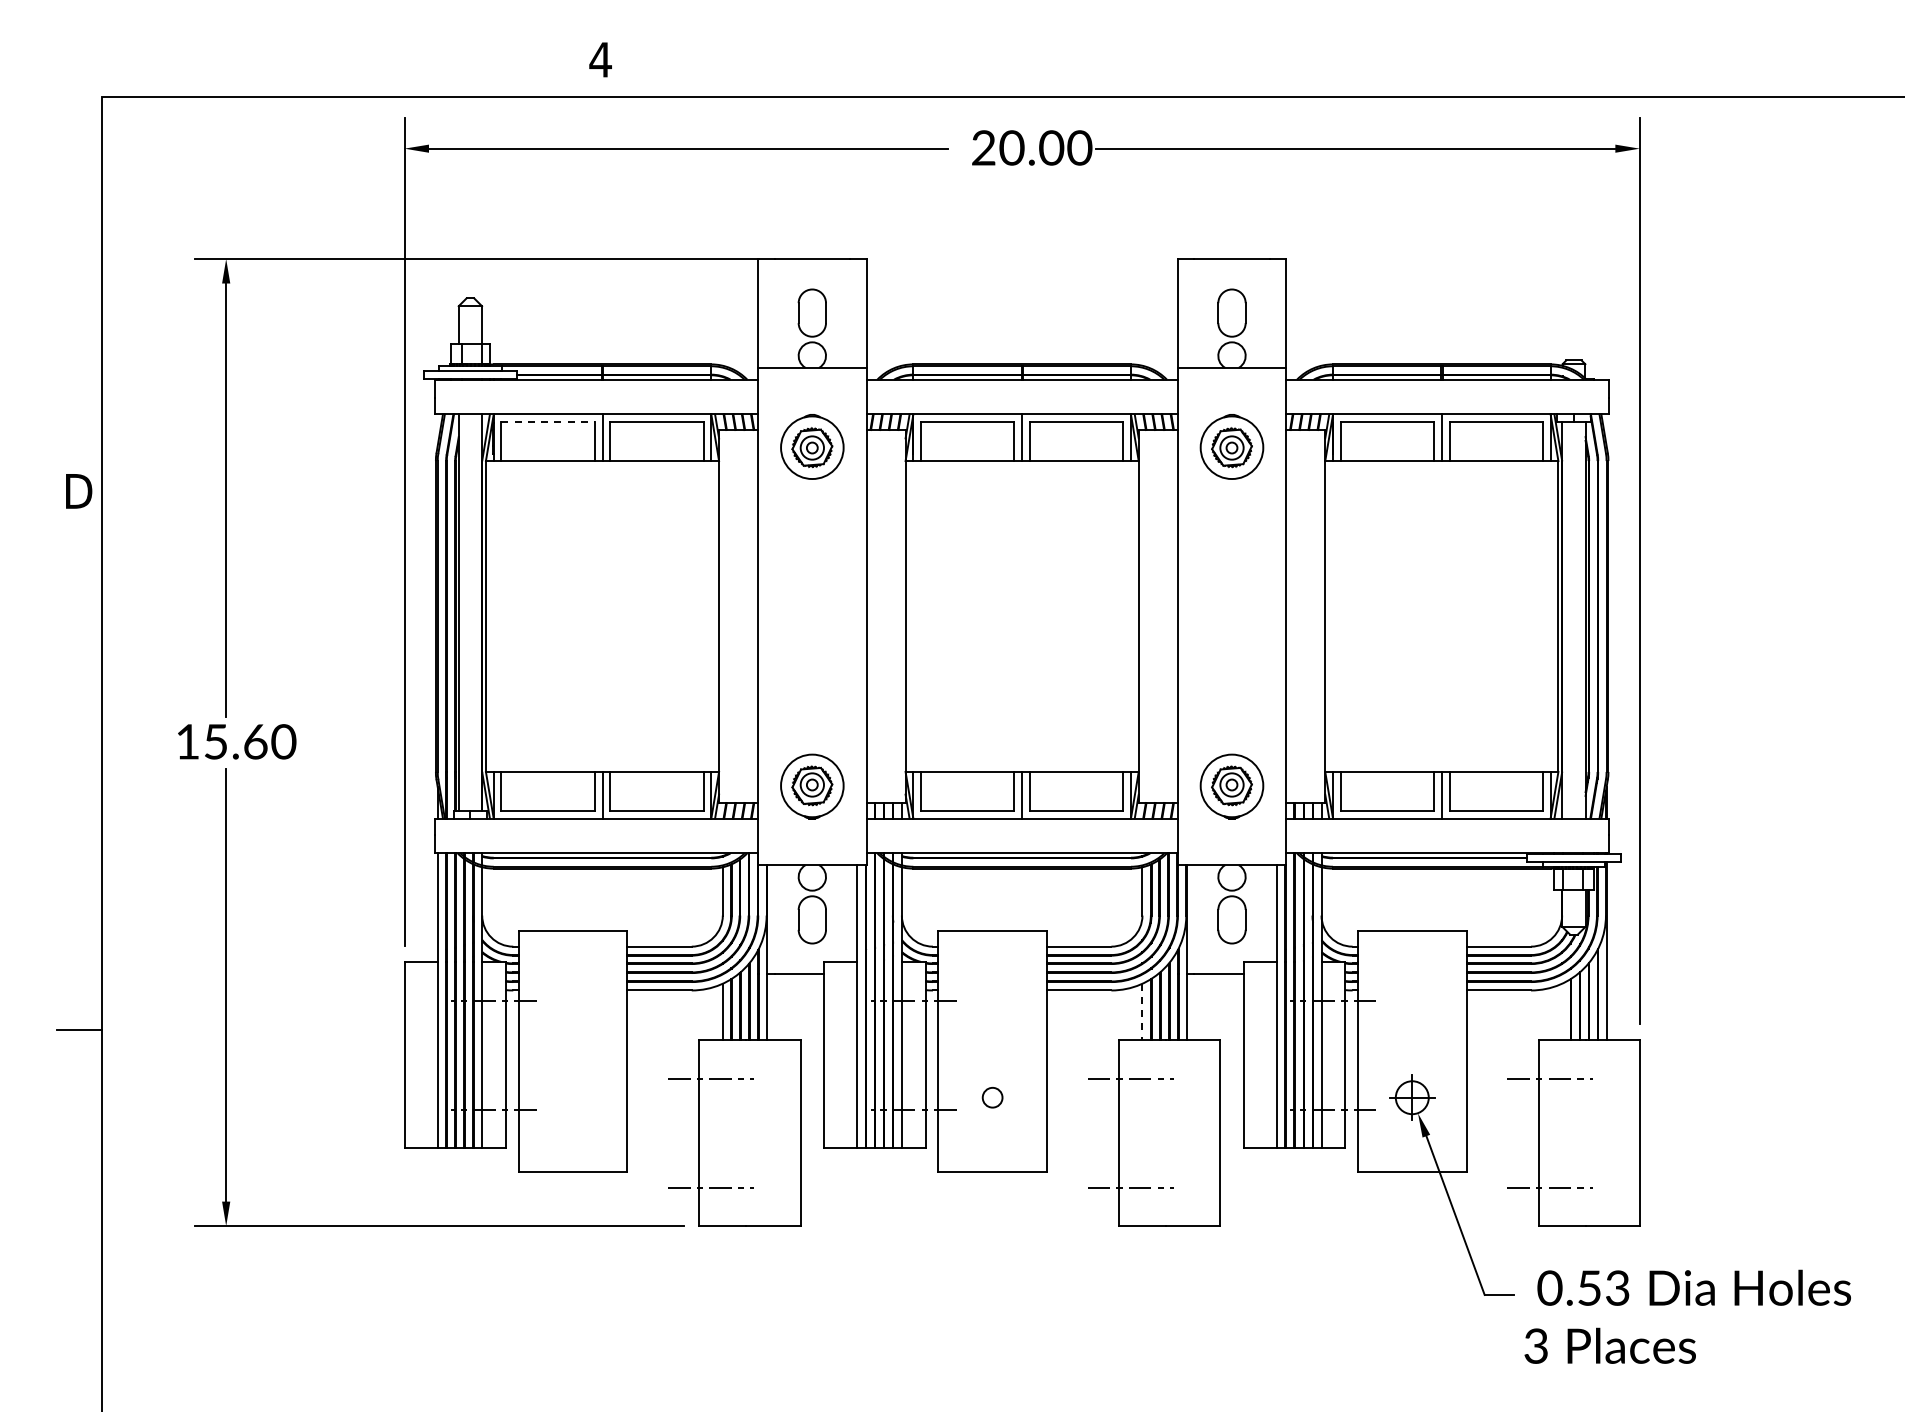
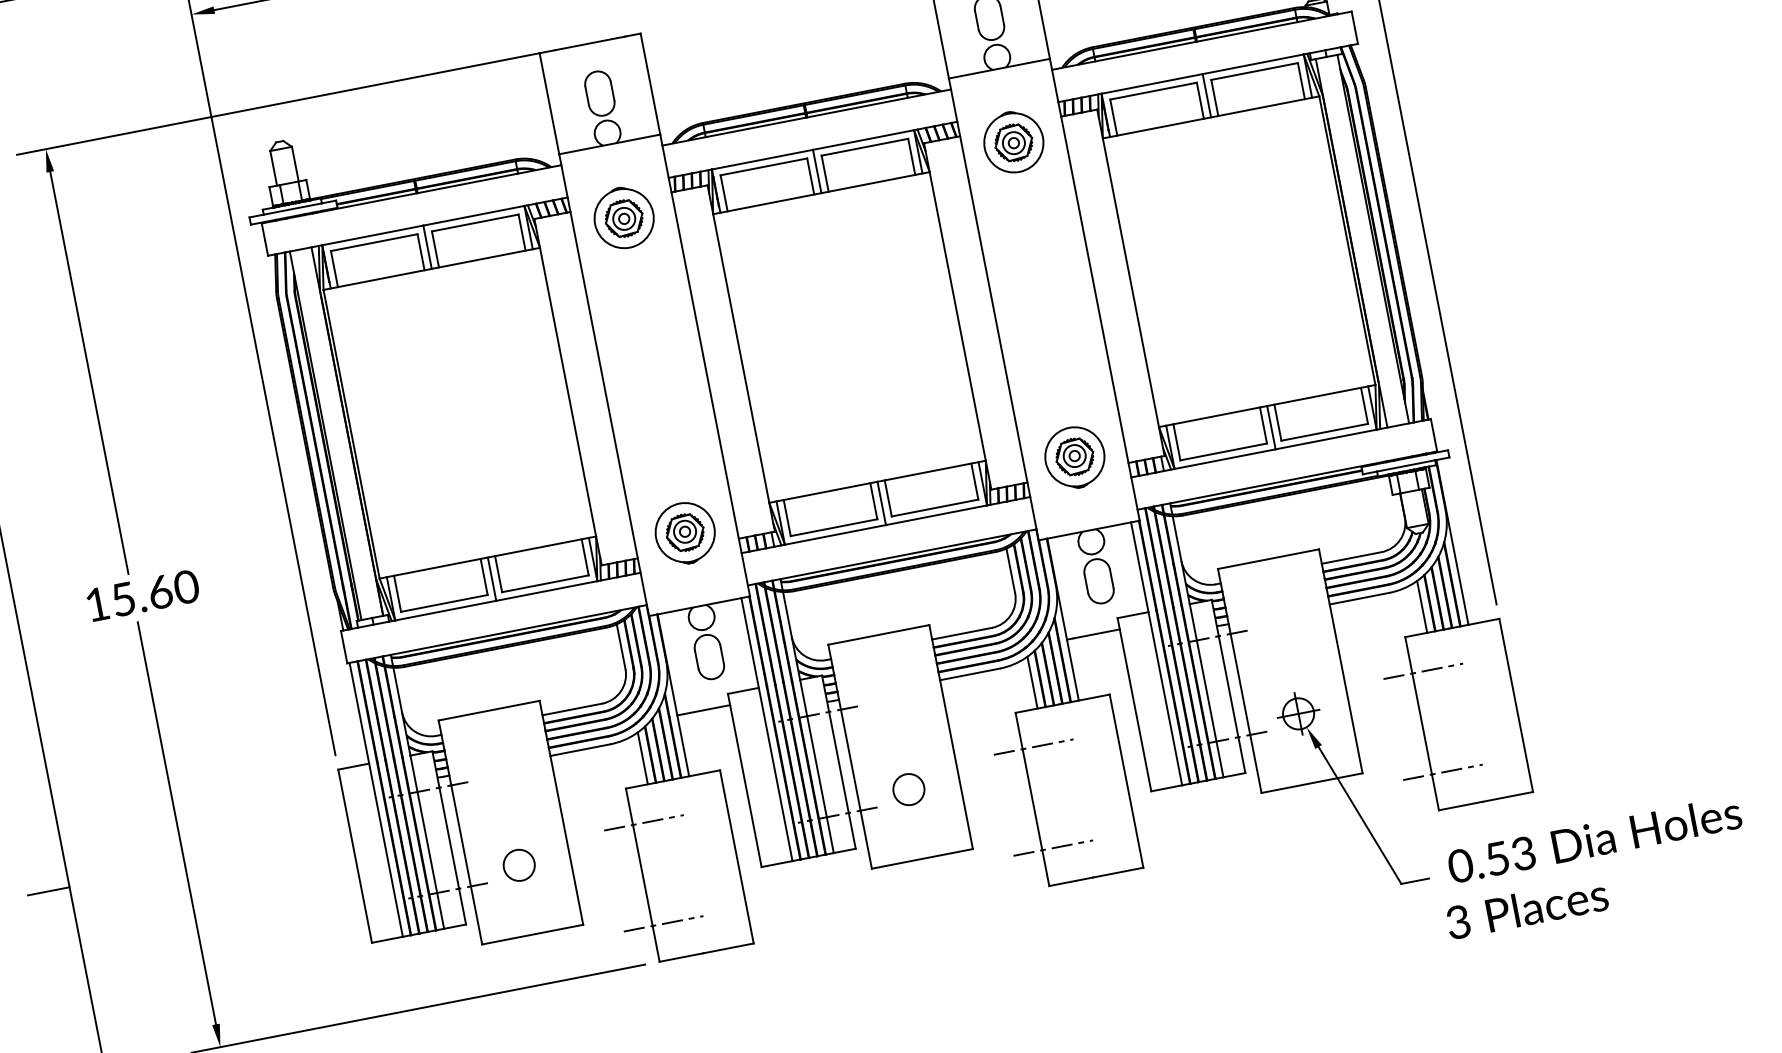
line: (548, 422) -> (374, 242), dashed -> solid
line: (1142, 1011) -> (1032, 682), dashed -> solid
line: (1562, 1011) -> (1422, 606), added
circle: (572, 1097) -> (518, 865), added
circle: (992, 1097) -> (908, 789), size x1.67

